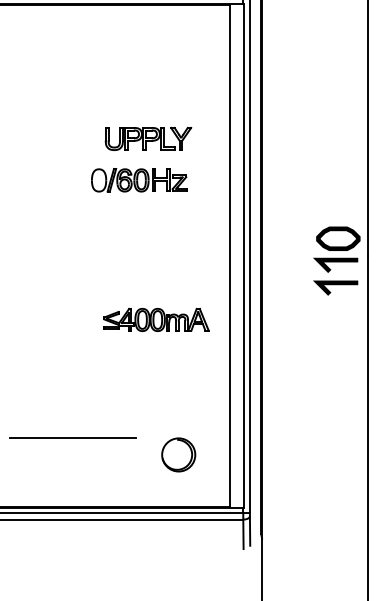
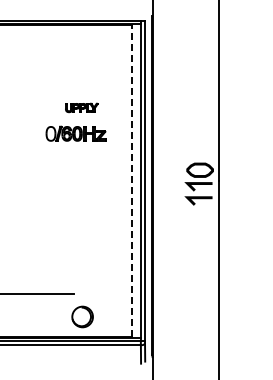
part: (148, 138) -> (81, 107), size x0.6
line: (229, 255) -> (132, 180), solid -> dashed
part: (156, 319) -> (86, 220), removed
part: (178, 454) -> (82, 316), moved

